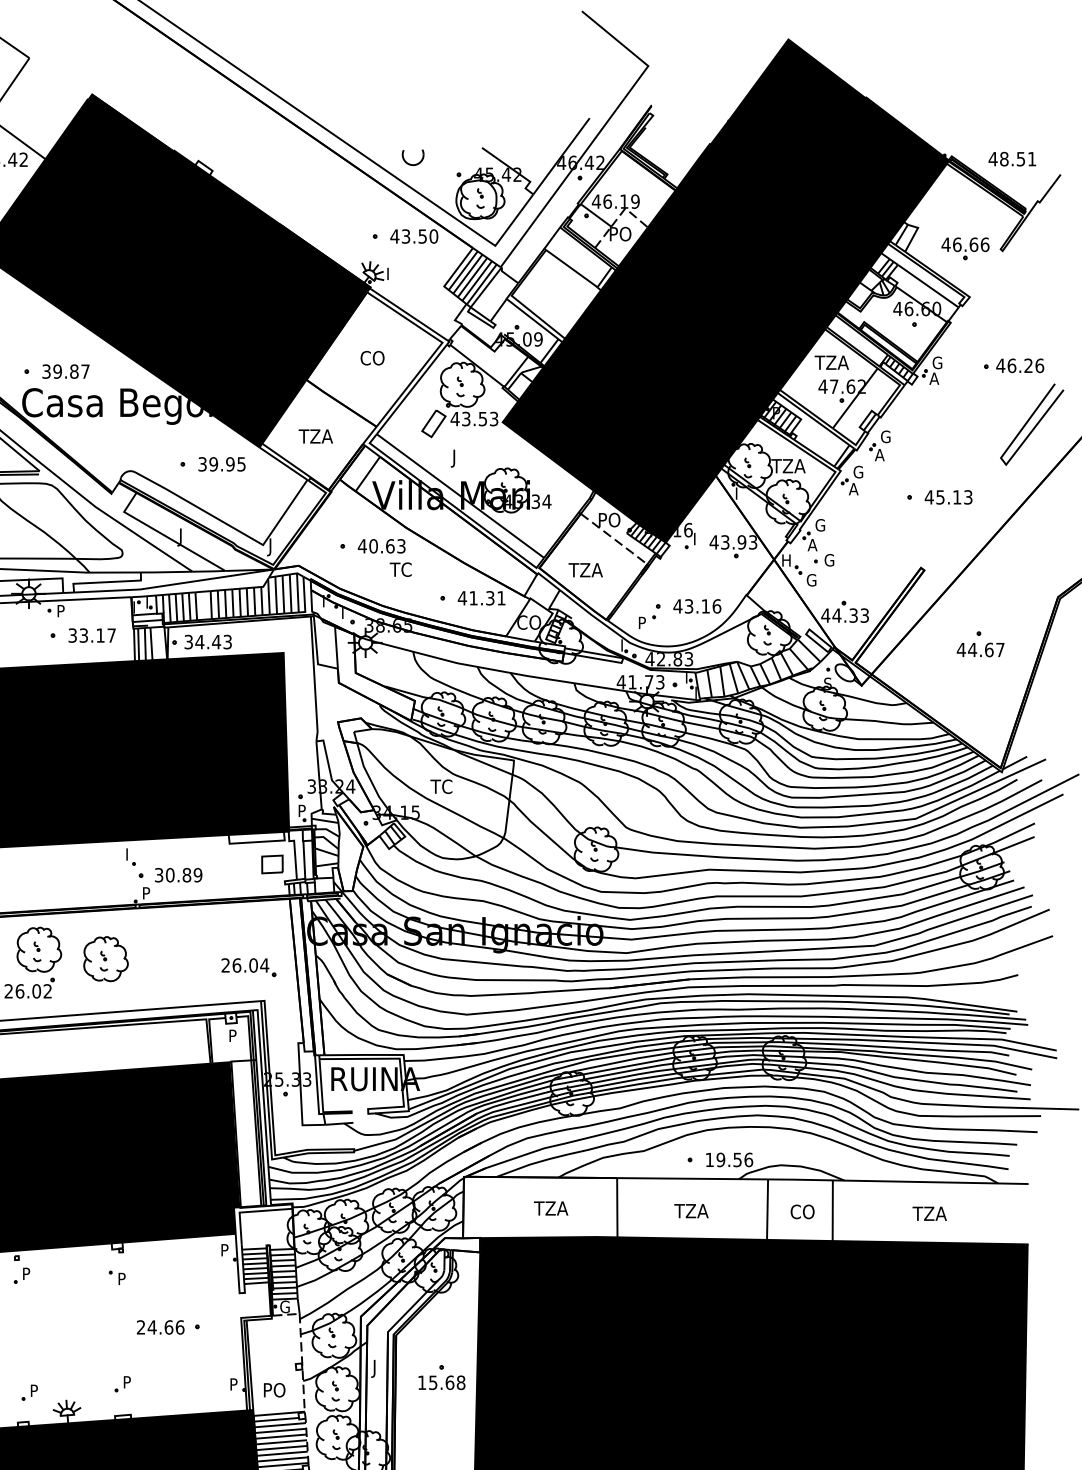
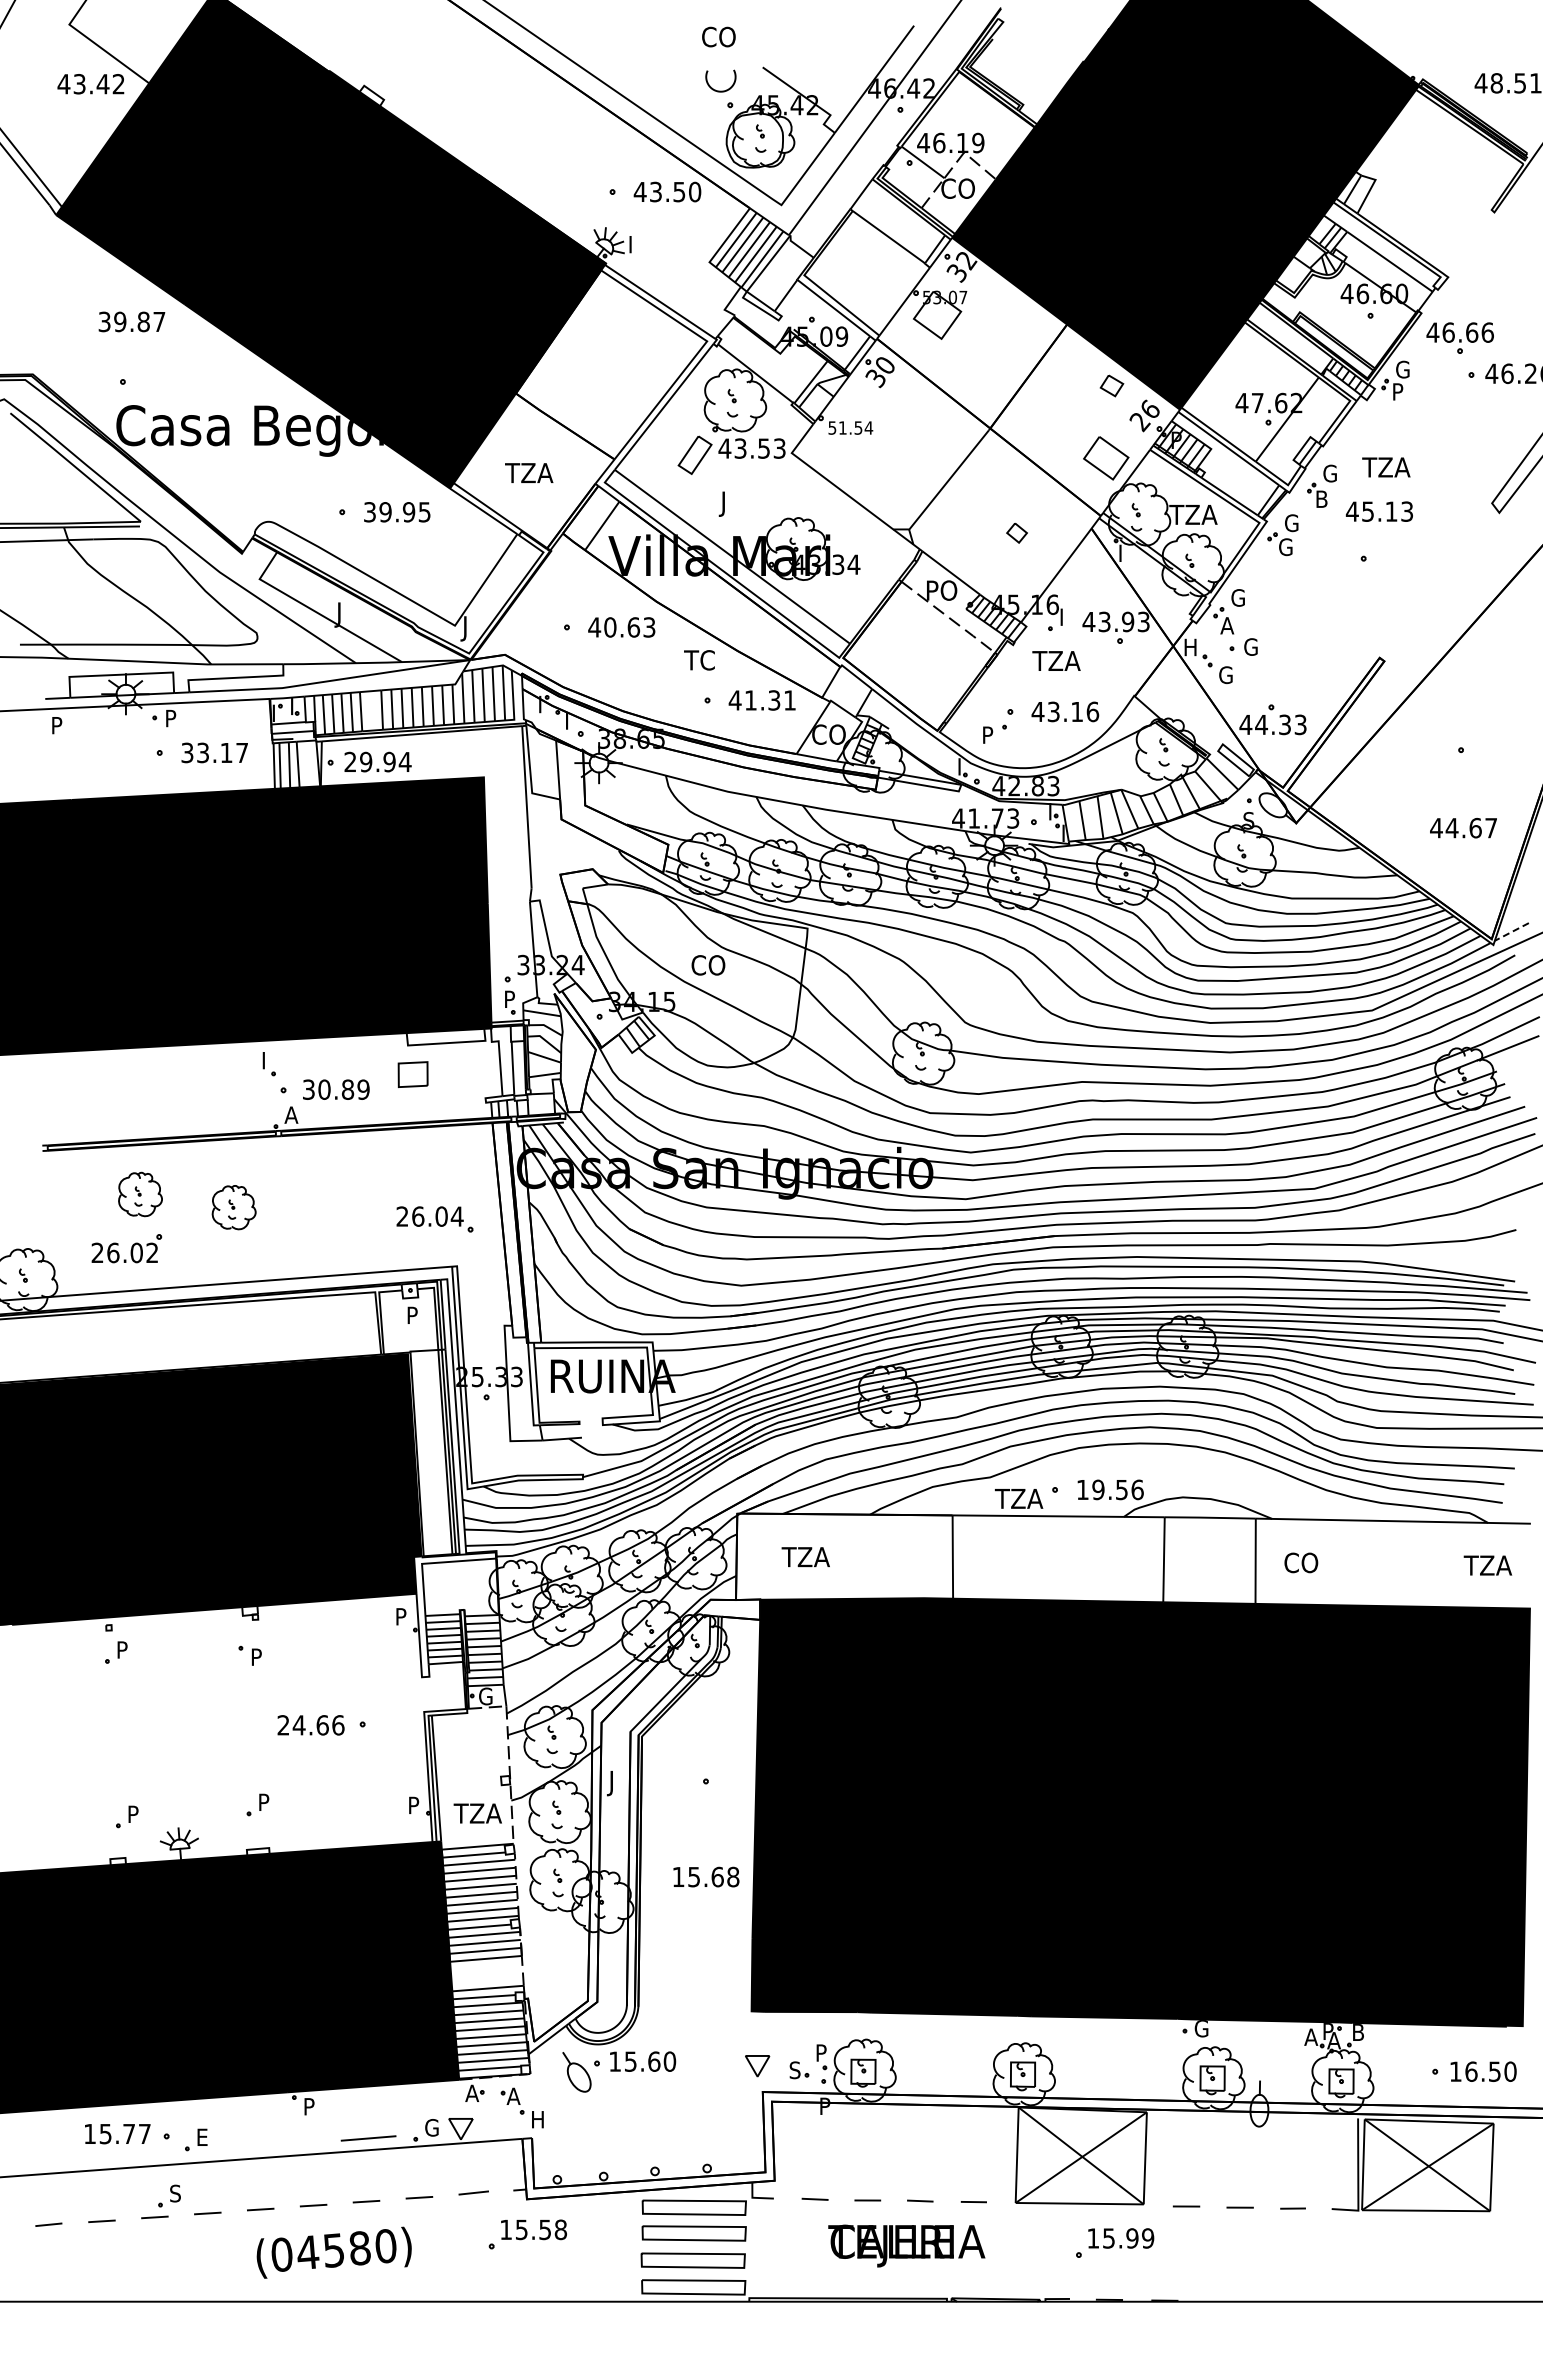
part: (412, 164) -> (720, 90), moved
text: (620, 234) -> (957, 188), PO -> CO
part: (964, 248) -> (1459, 337), moved
text: (372, 357) -> (718, 36), moved
text: (831, 362) -> (1386, 467), moved
text: (65, 371) -> (131, 321), moved
text: (934, 378) -> (1398, 391), A -> P
fill: (640, 405) -> (985, 429), removed
text: (879, 454) -> (1321, 498), A -> B
text: (853, 489) -> (1285, 547), A -> G
text: (947, 497) -> (1378, 511), moved
text: (400, 569) -> (699, 660), moved
text: (585, 569) -> (1056, 660), moved
text: (207, 641) -> (377, 761), 34.43 -> 29.94
text: (980, 650) -> (1463, 828), moved
line: (1014, 763) -> (1511, 932), solid -> dashed
text: (442, 786) -> (707, 965), TC -> CO
part: (271, 864) -> (412, 1074), moved
text: (146, 892) -> (291, 1114), P -> A
part: (39, 949) -> (140, 1194), size x0.7
part: (105, 959) -> (233, 1207), size x0.7
text: (550, 1208) -> (805, 1557), moved
text: (691, 1210) -> (1018, 1498), moved
text: (802, 1211) -> (1301, 1562), moved
text: (929, 1213) -> (1487, 1565), moved
text: (442, 1382) -> (706, 1876), moved
text: (279, 1390) -> (477, 1813), PO -> TZA

